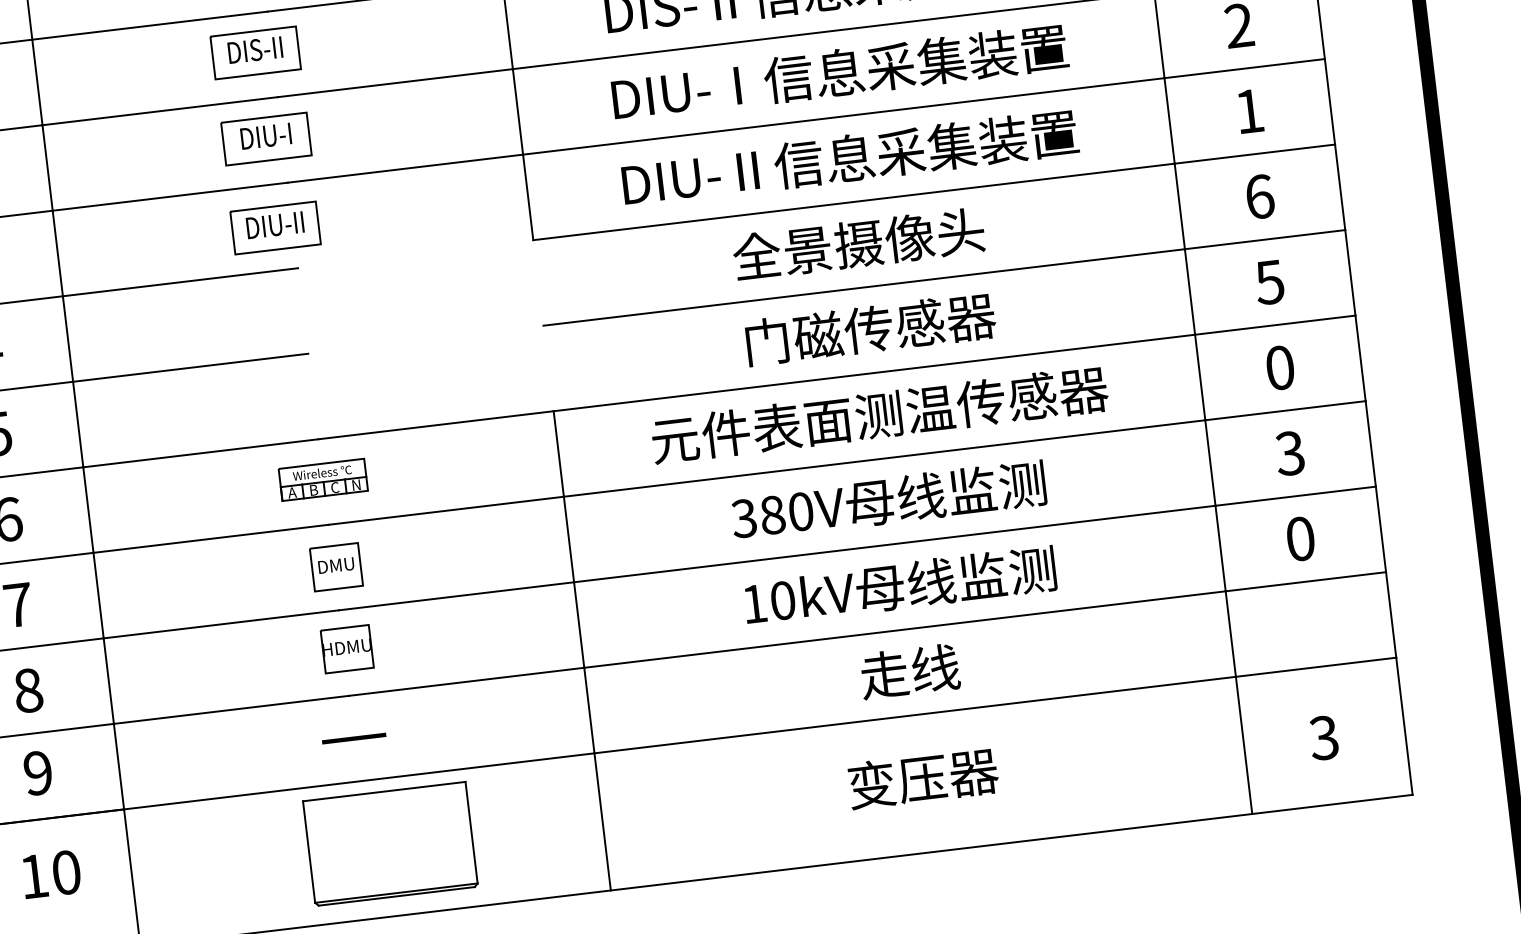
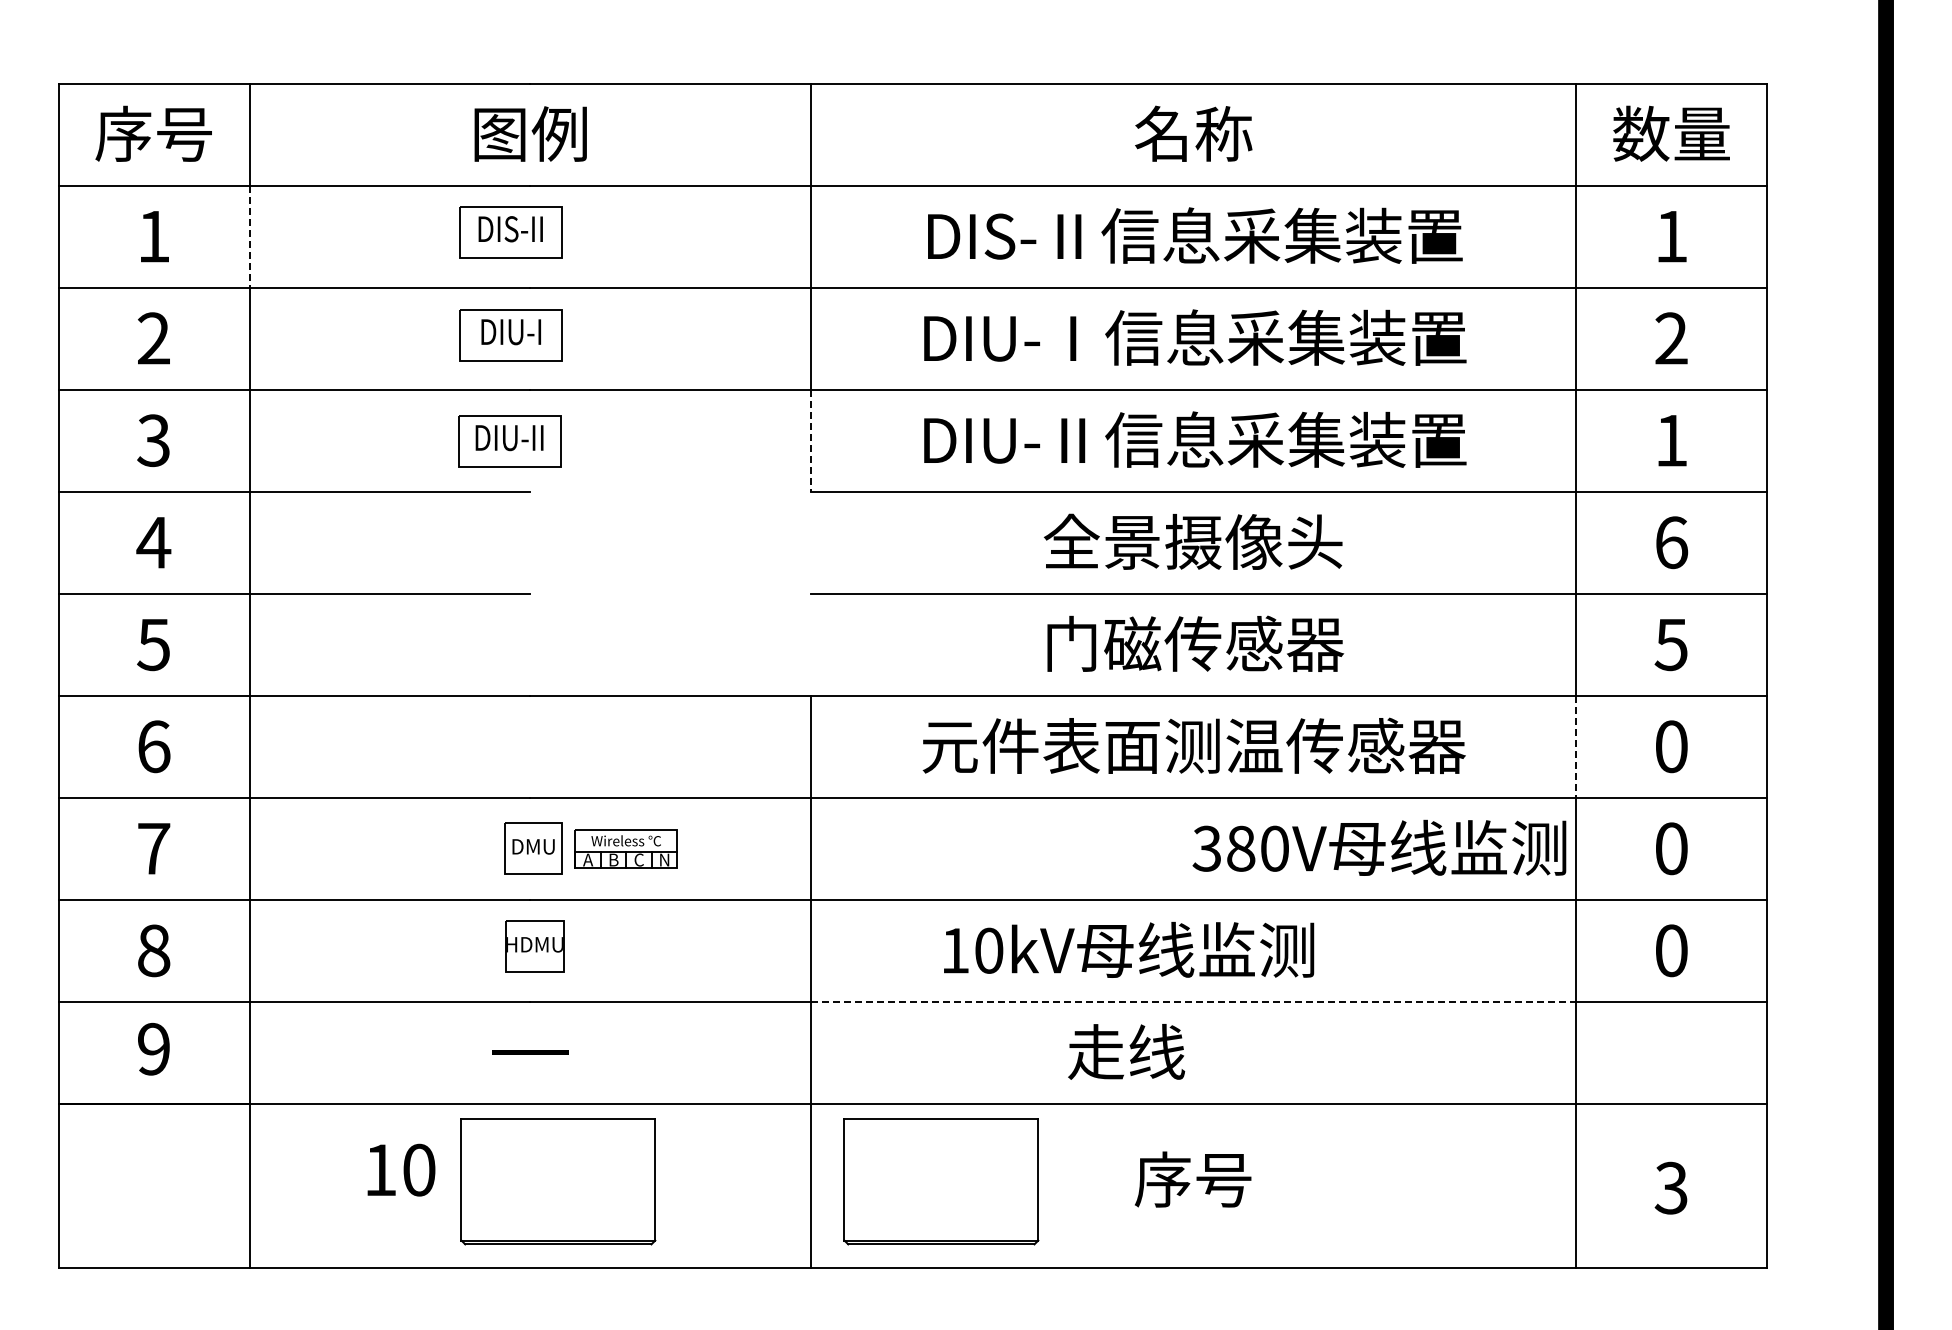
line: (37, 83) -> (249, 237), solid -> dashed
line: (527, 198) -> (810, 441), solid -> dashed
line: (1200, 378) -> (1576, 747), solid -> dashed
text: (1289, 453) -> (1670, 848), 3 -> 0
part: (322, 479) -> (625, 848), moved
text: (888, 500) -> (1379, 847), moved
text: (900, 585) -> (1129, 949), moved
line: (904, 629) -> (1193, 1001), solid -> dashed
text: (909, 671) -> (1126, 1051), moved
text: (923, 778) -> (1194, 1179), 变压器 -> 序号
part: (711, 805) -> (941, 1181), added
text: (51, 873) -> (401, 1169), moved

